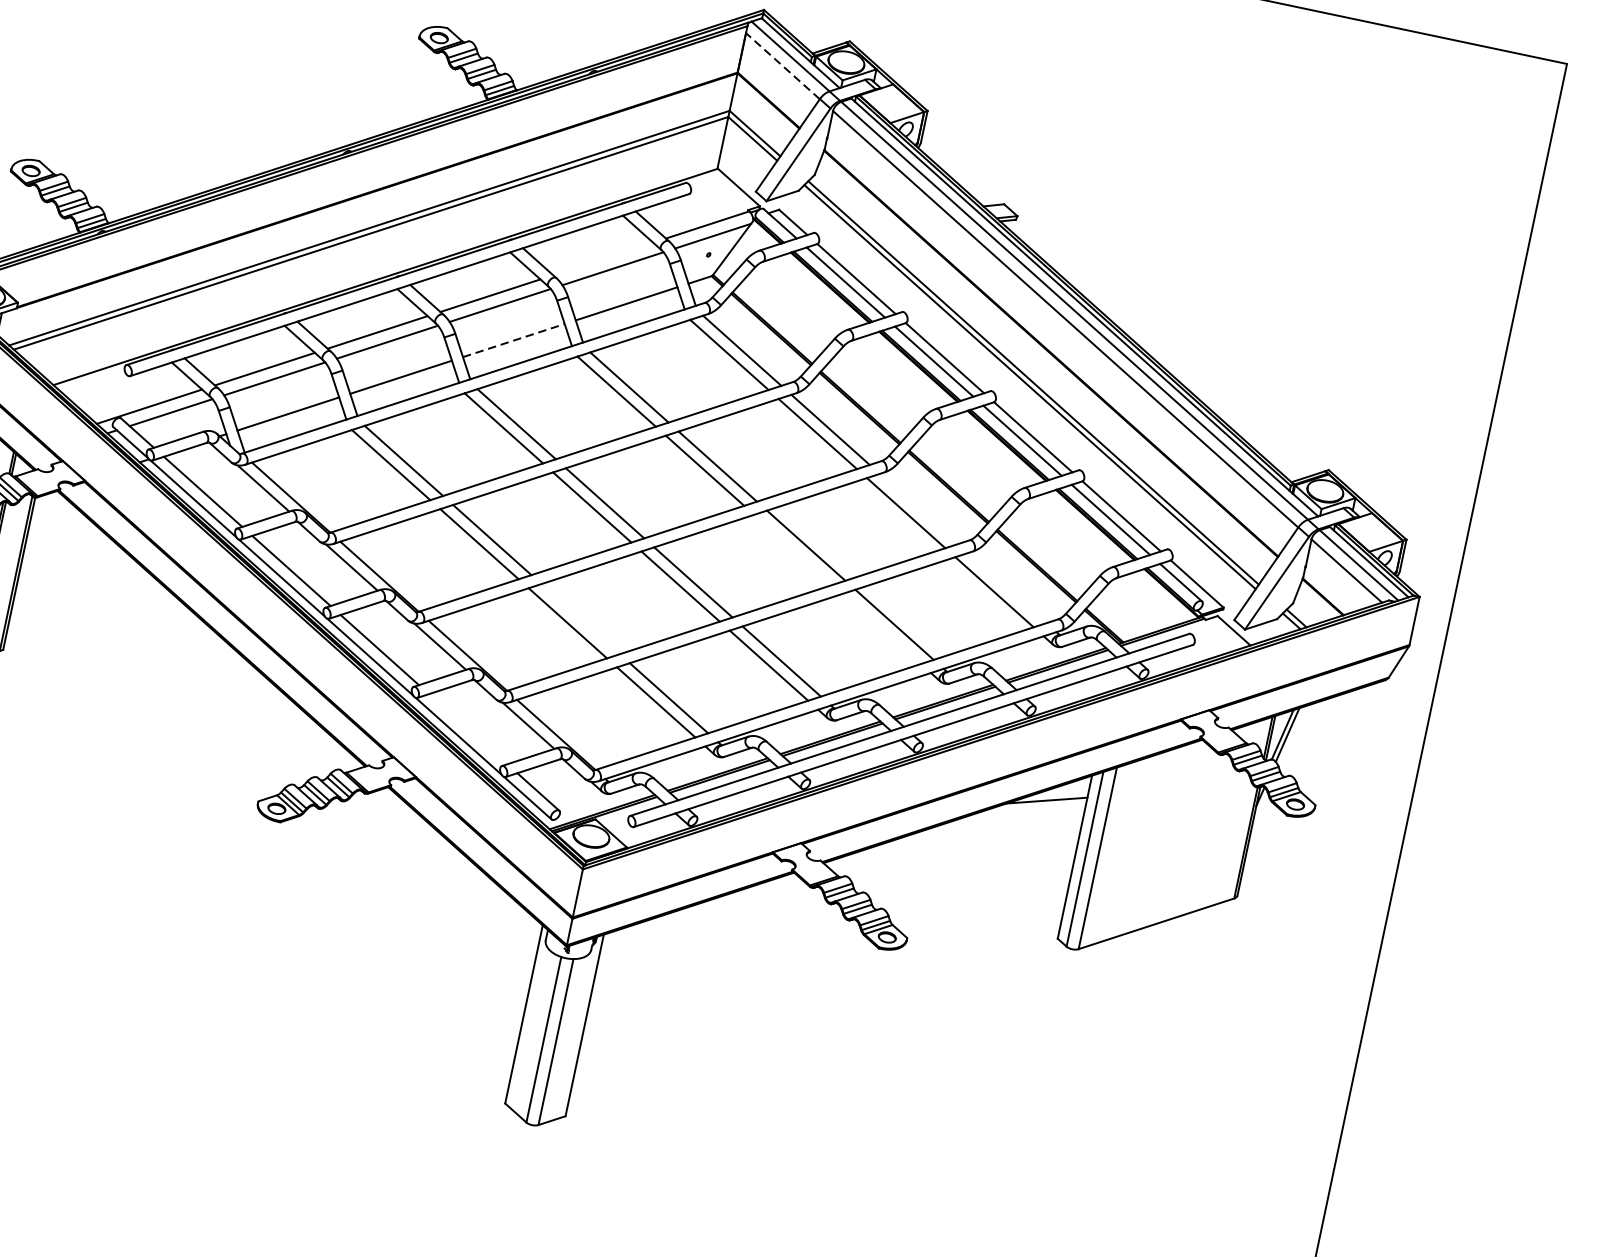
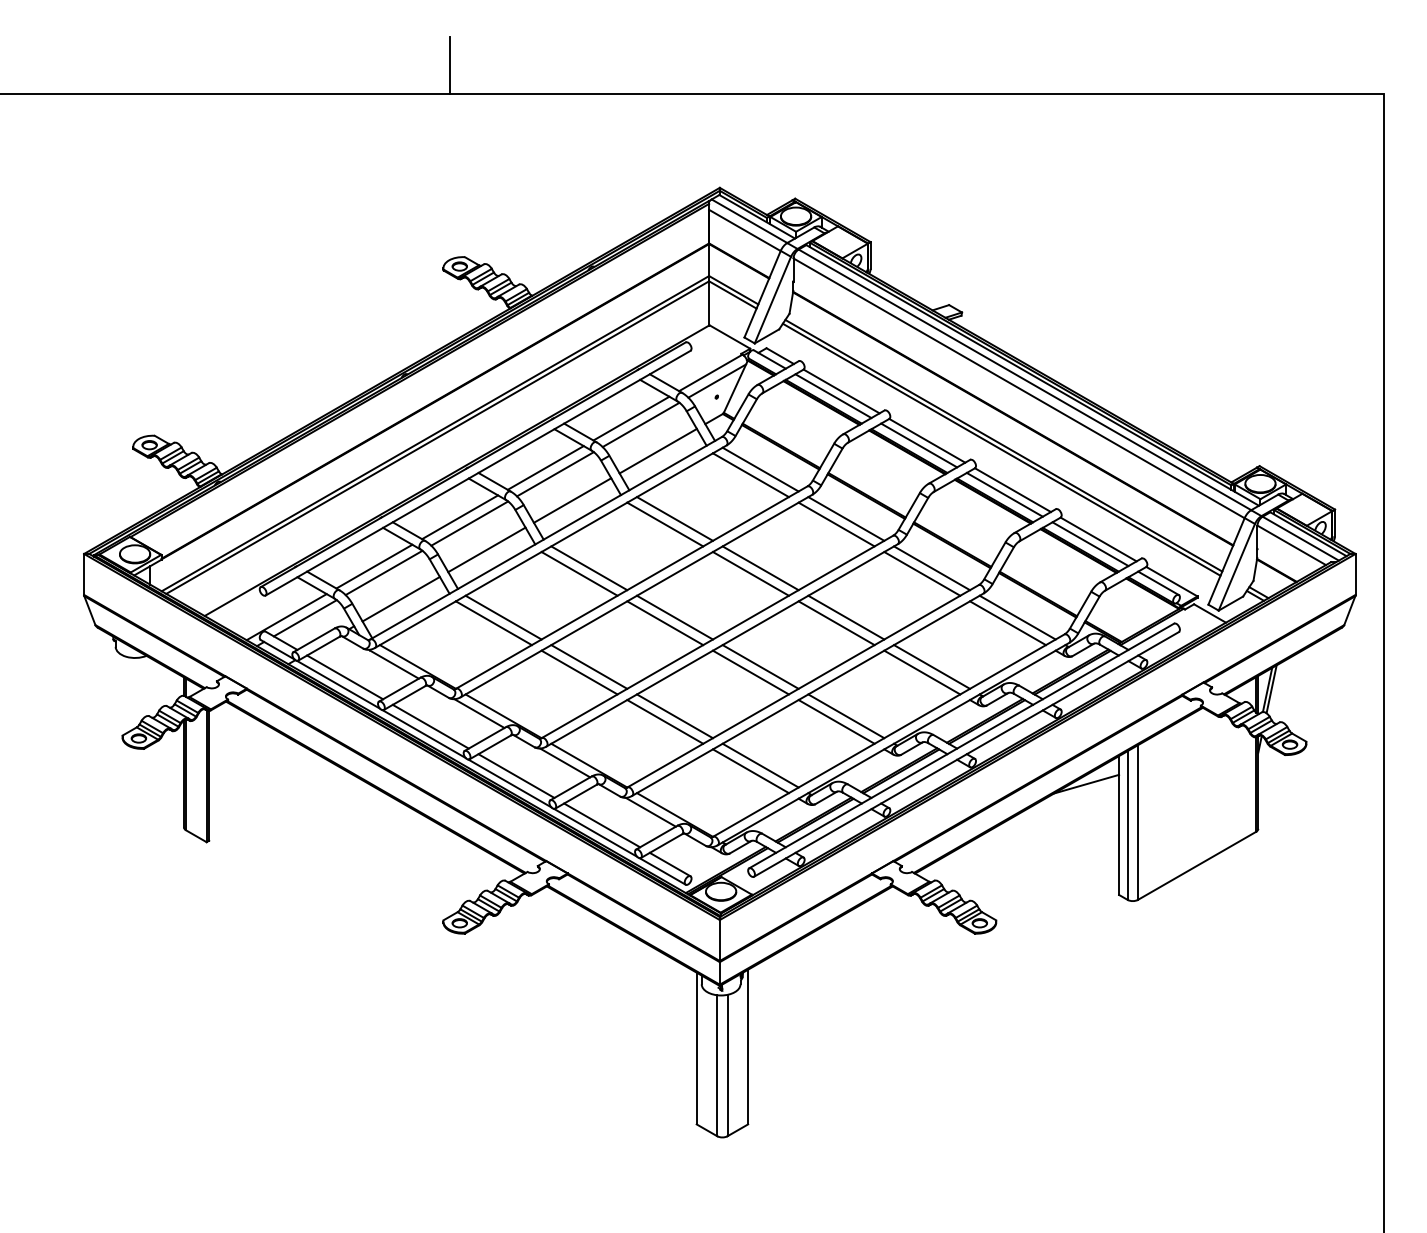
line: (782, 66) -> (744, 230), dashed -> solid
line: (603, 258) -> (631, 418), added
line: (513, 340) -> (572, 500), dashed -> solid
line: (919, 509) -> (932, 568), added
line: (793, 550) -> (836, 623), added
line: (1007, 587) -> (1017, 617), added
line: (580, 619) -> (674, 716), added
line: (882, 628) -> (922, 672), added
line: (468, 729) -> (602, 825), added

